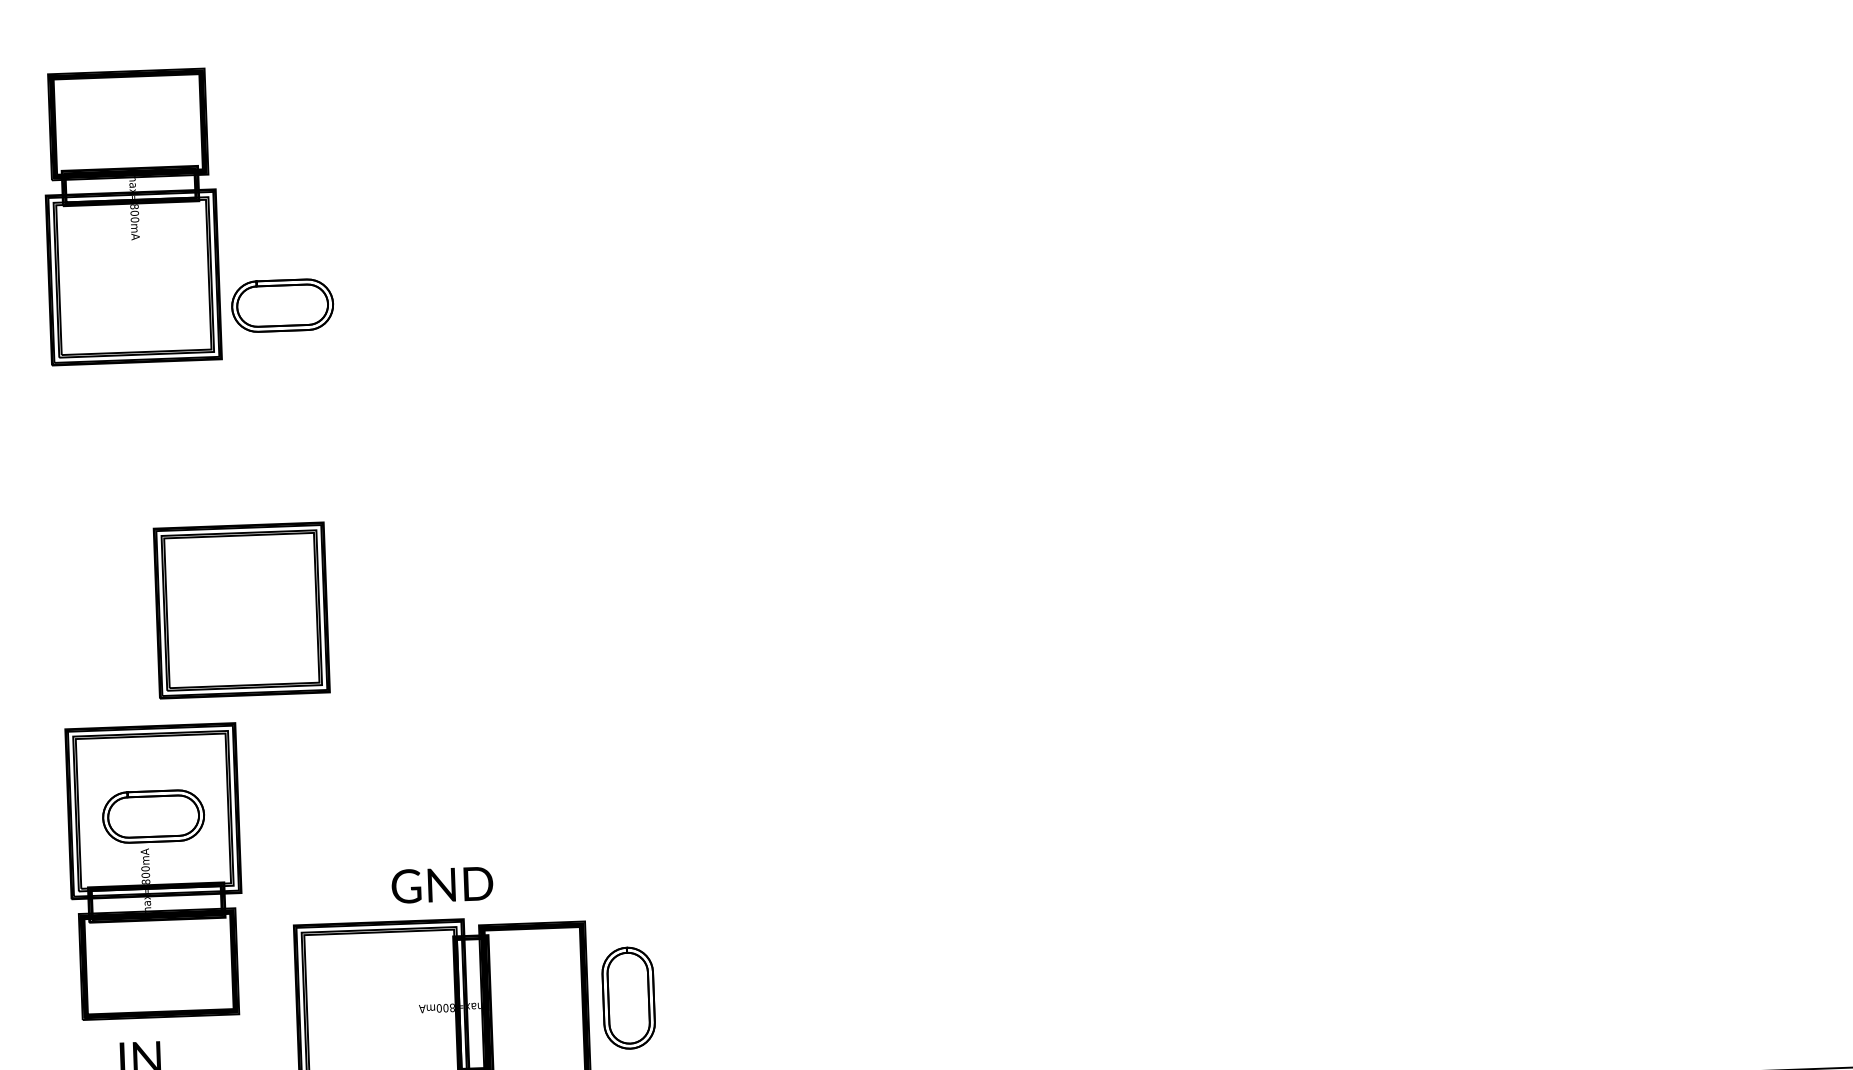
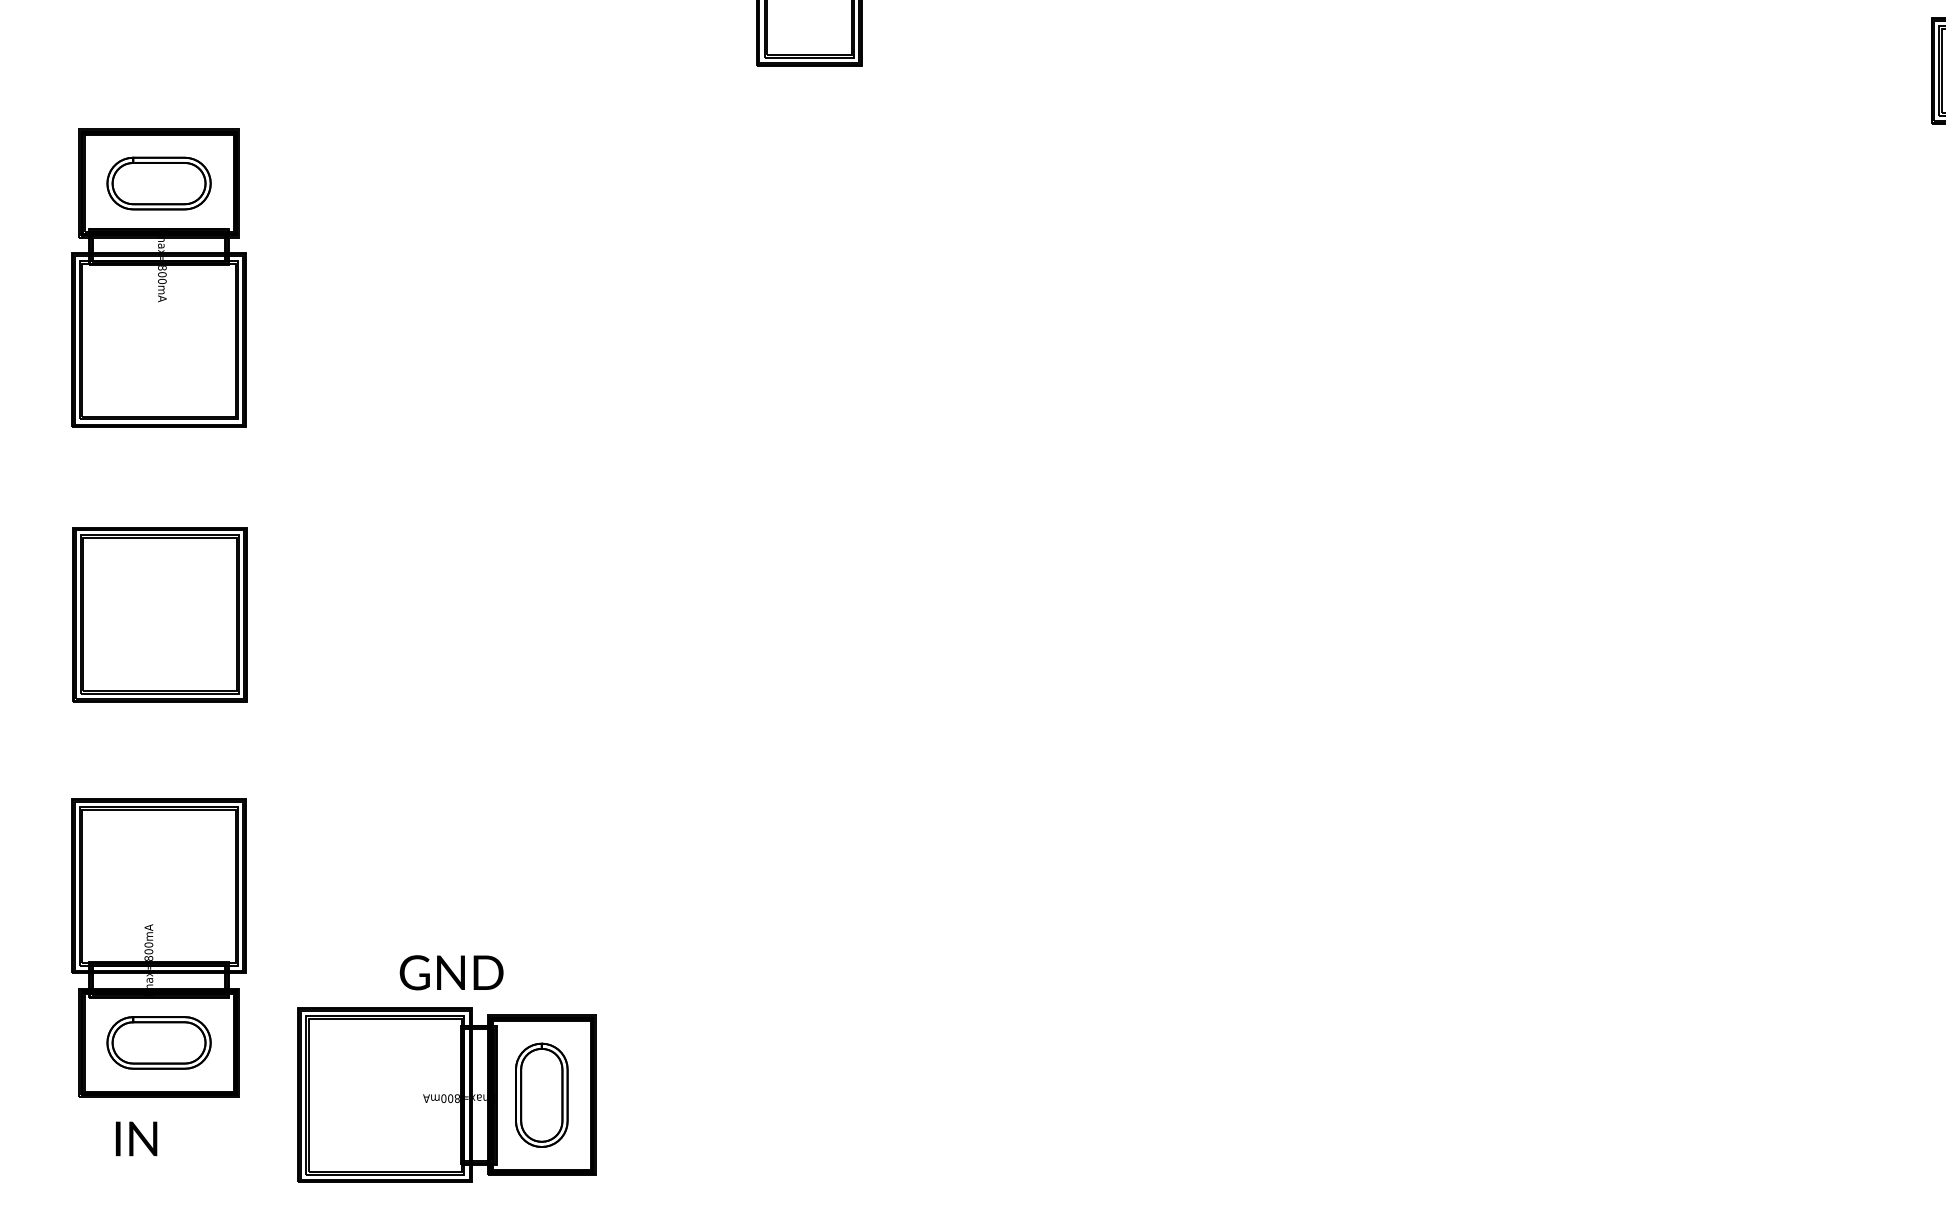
part: (282, 305) -> (158, 183), moved
part: (241, 610) -> (159, 614), moved
part: (153, 816) -> (158, 1042), moved
part: (628, 997) -> (541, 1094), moved

